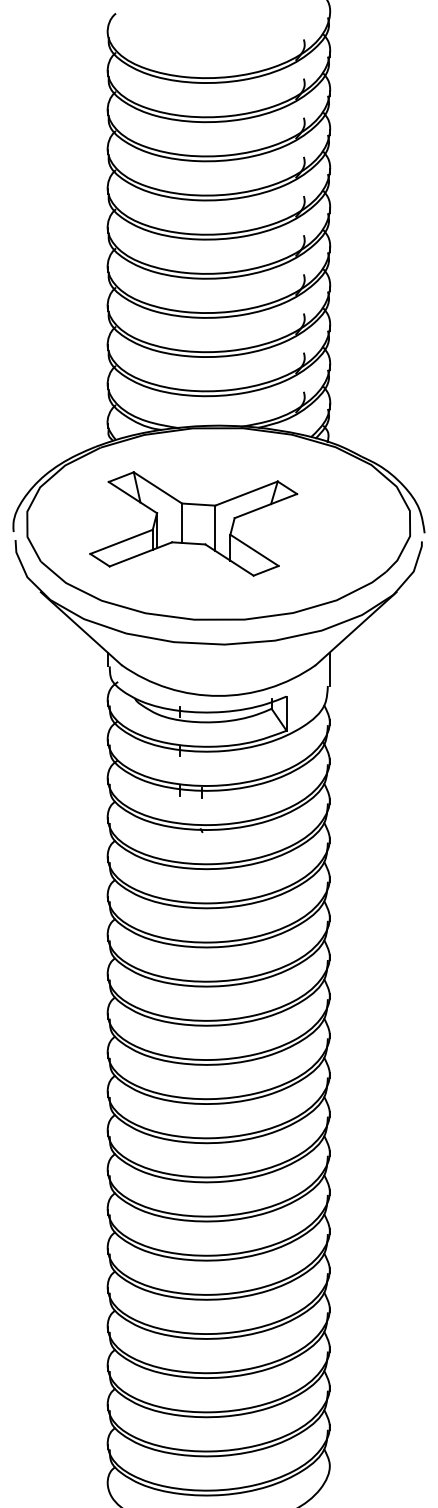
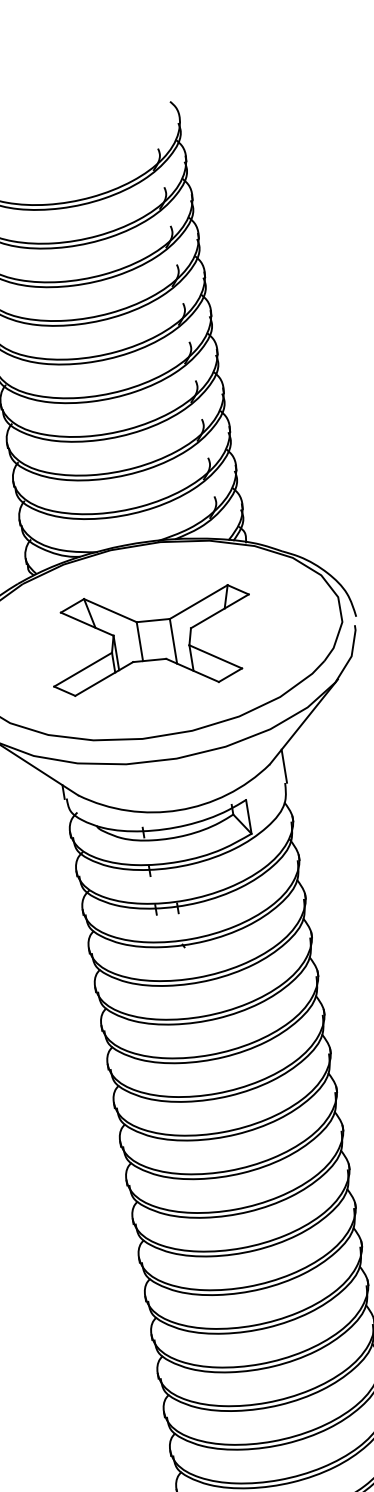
part: (193, 523) -> (151, 640), moved

